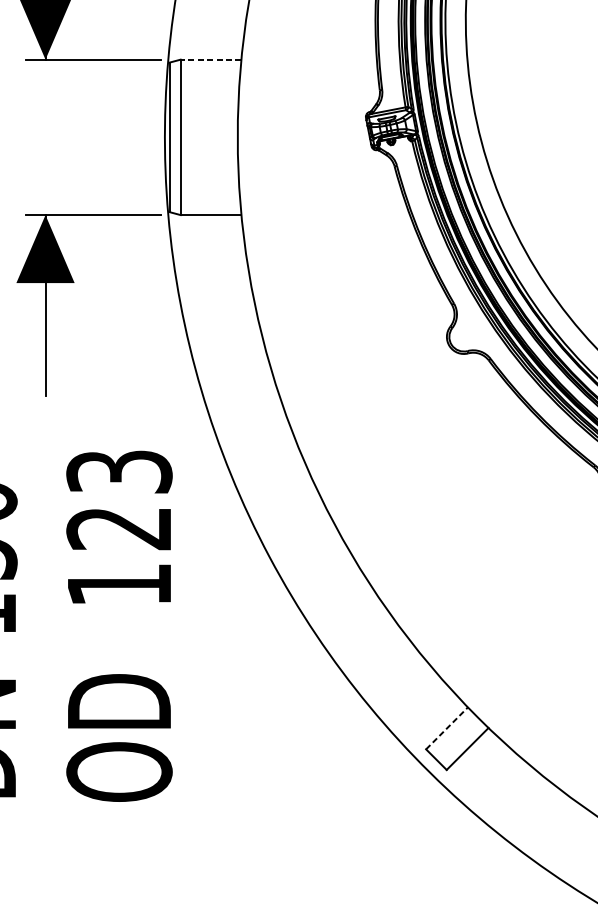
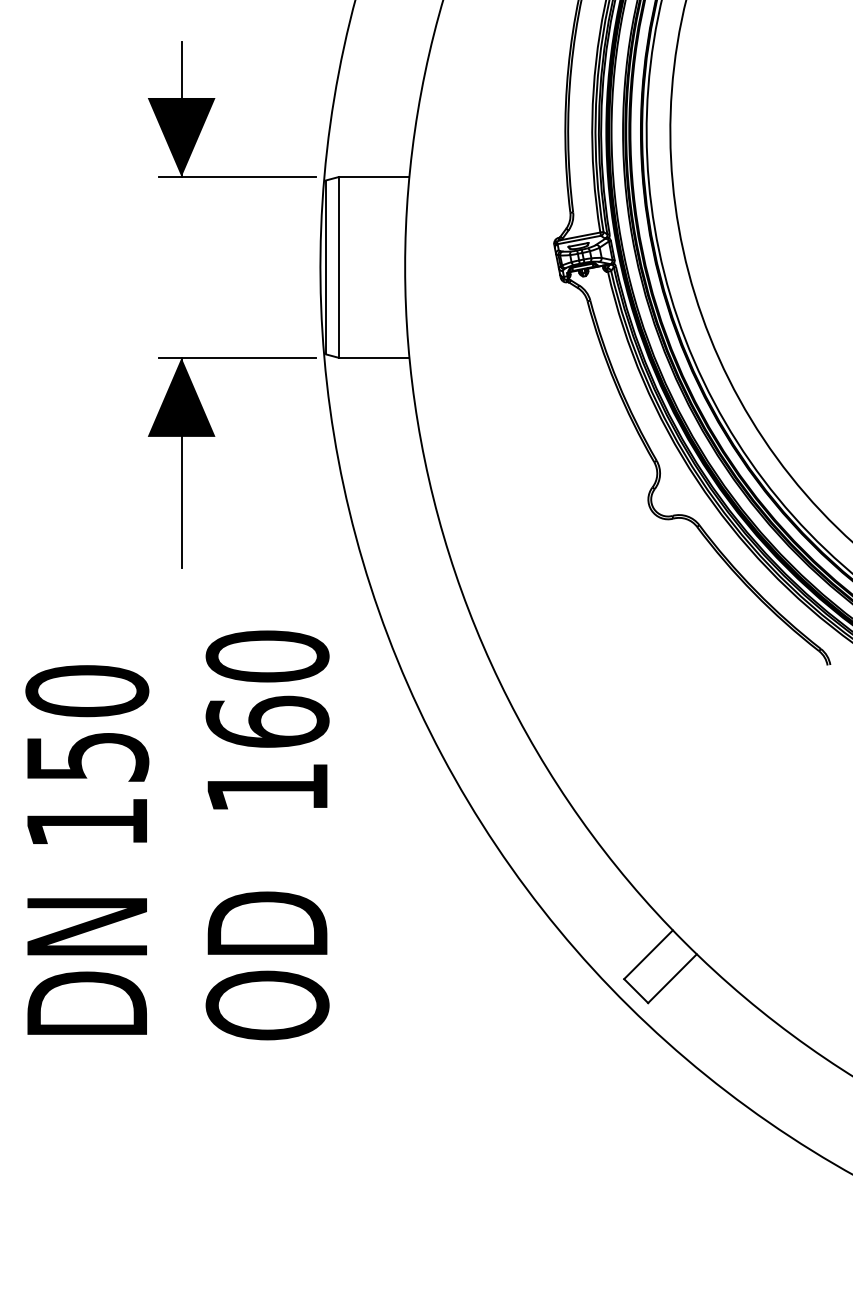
line: (210, 60) -> (373, 177), dashed -> solid
text: (119, 499) -> (267, 688), 123 -> 160
line: (447, 728) -> (648, 954), dashed -> solid

